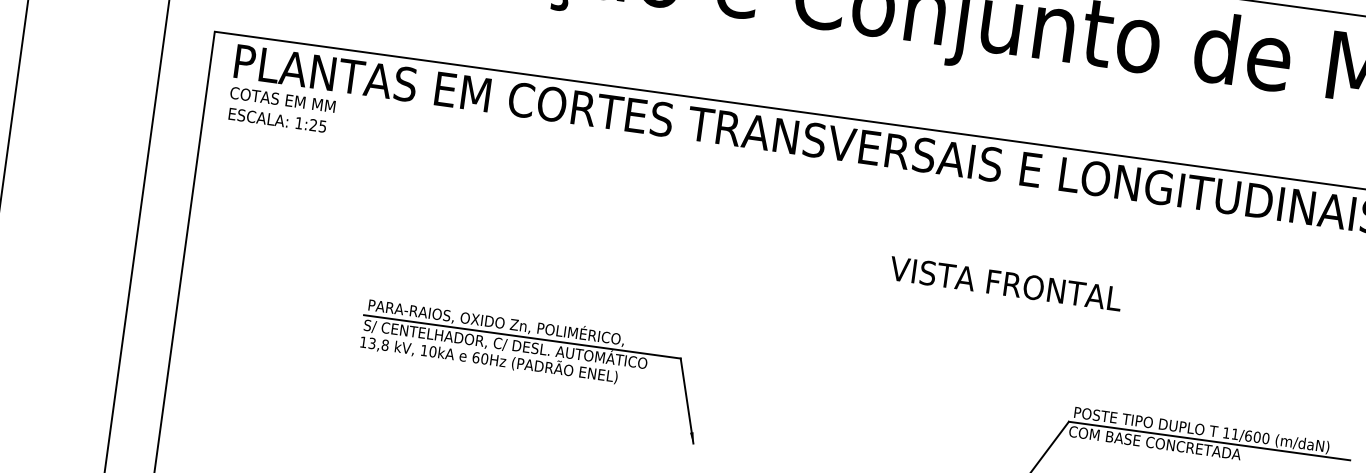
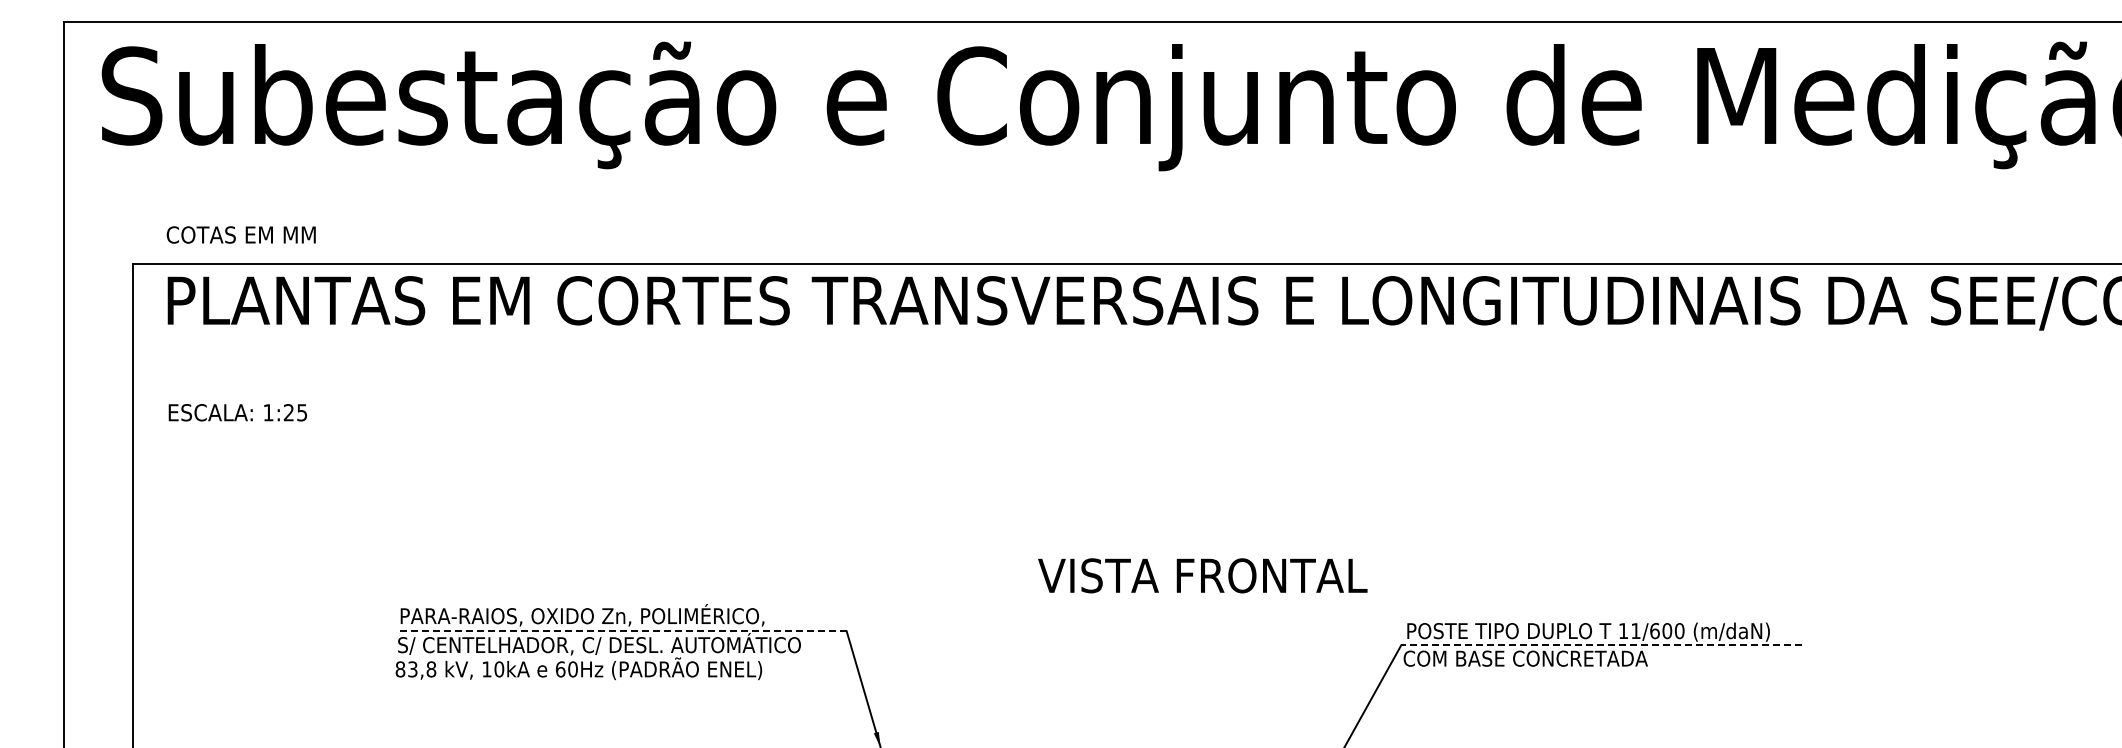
text: (282, 99) -> (240, 234), moved
text: (277, 120) -> (237, 412), moved
text: (1005, 283) -> (1202, 575), moved
line: (521, 336) -> (620, 631), solid -> dashed
text: (363, 342) -> (400, 669), 13,8 -> 83,8
line: (1208, 441) -> (1600, 645), solid -> dashed

